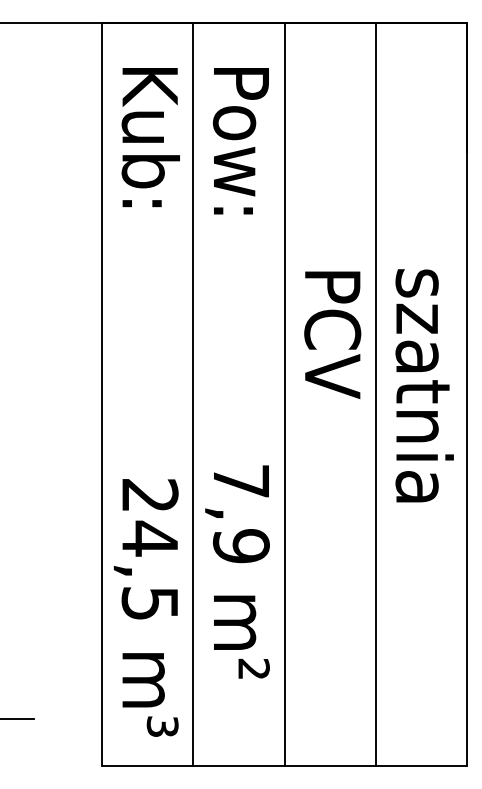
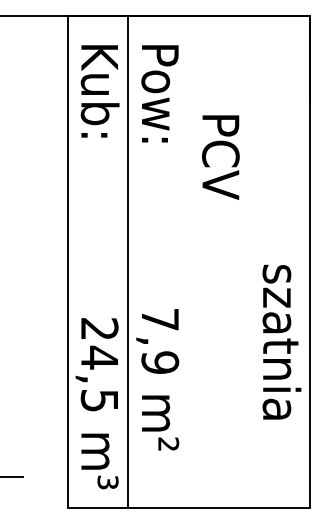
text: (332, 334) -> (220, 157), moved
text: (424, 384) -> (281, 341), moved
line: (285, 393) -> (189, 261), removed
line: (375, 393) -> (249, 261), removed

